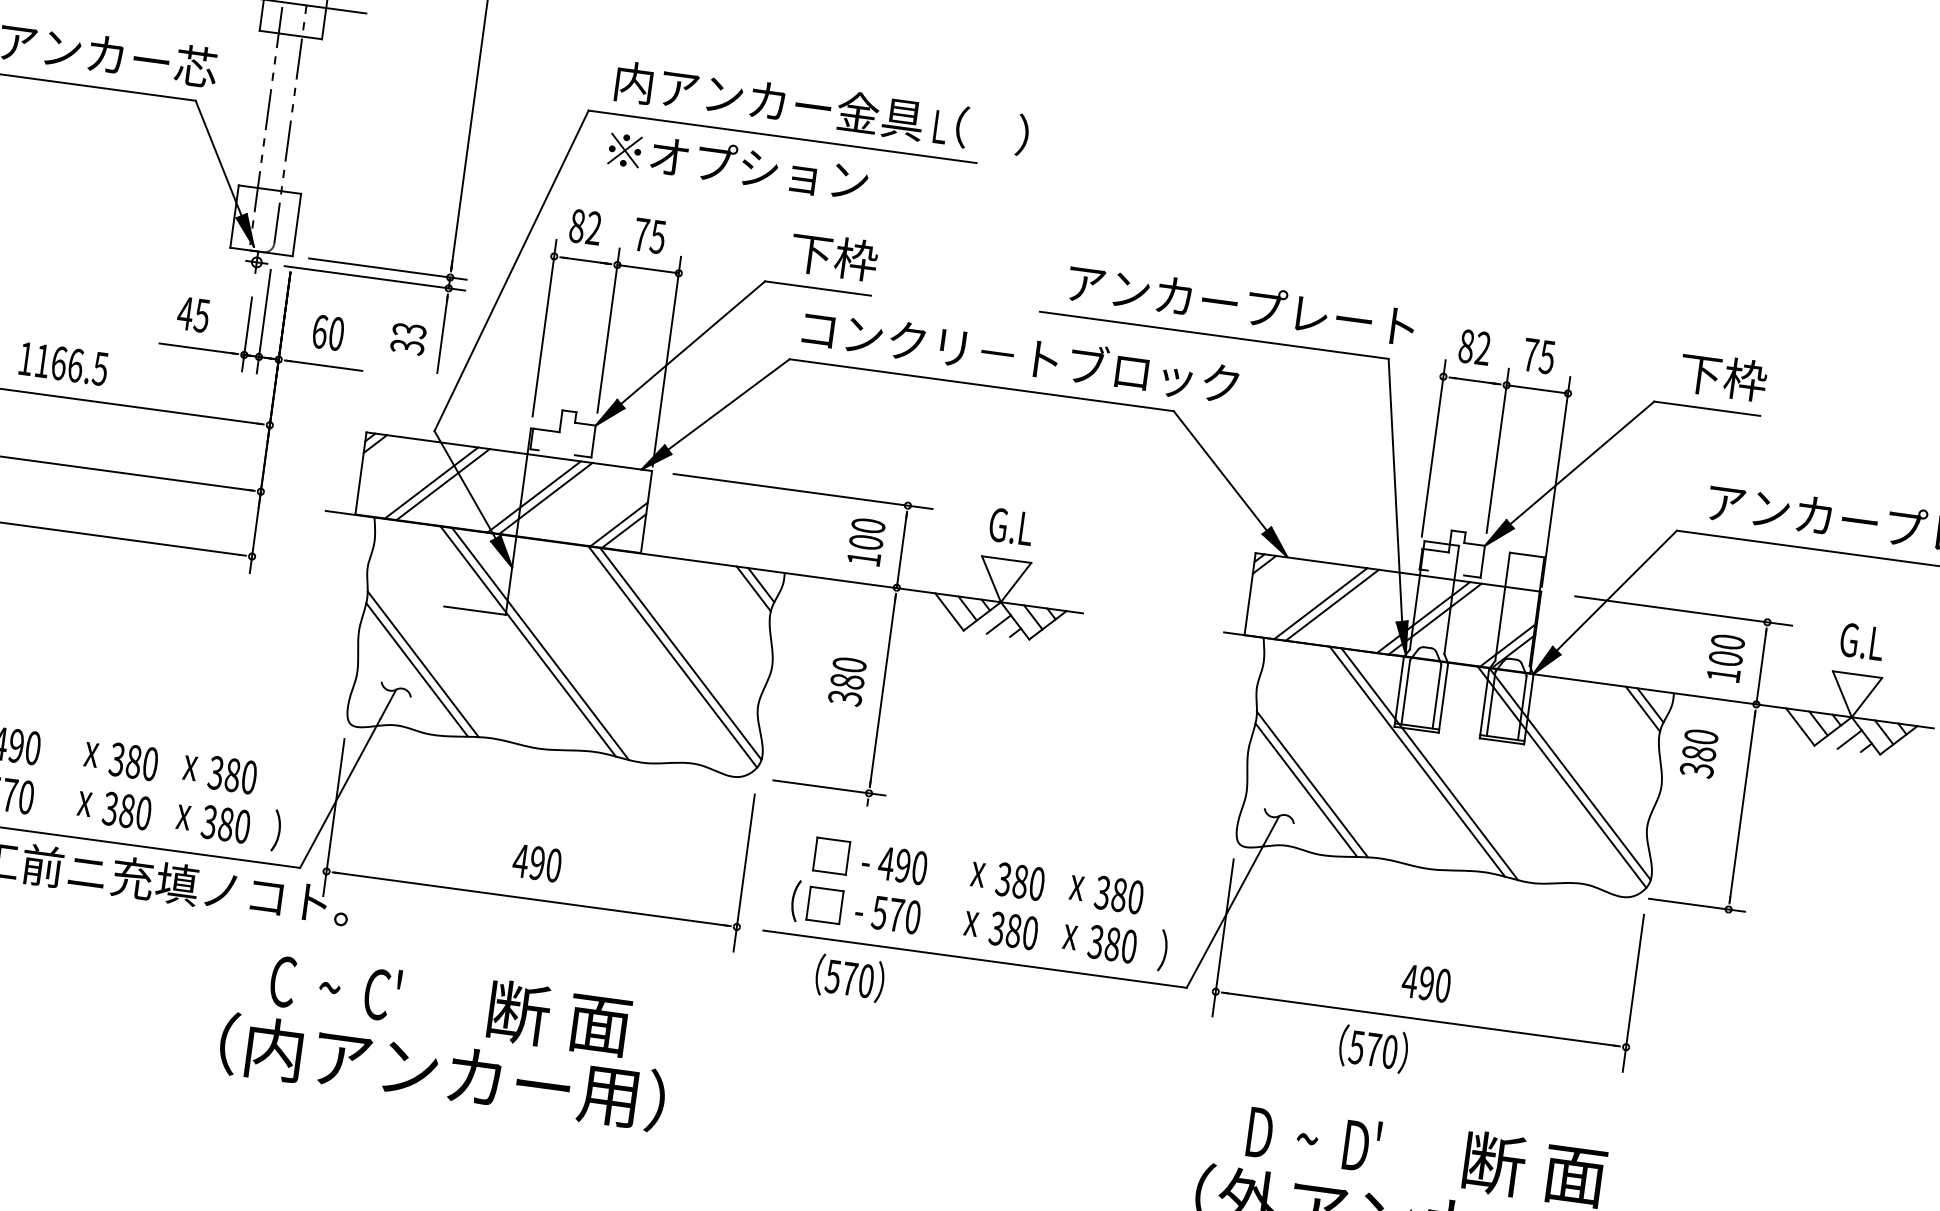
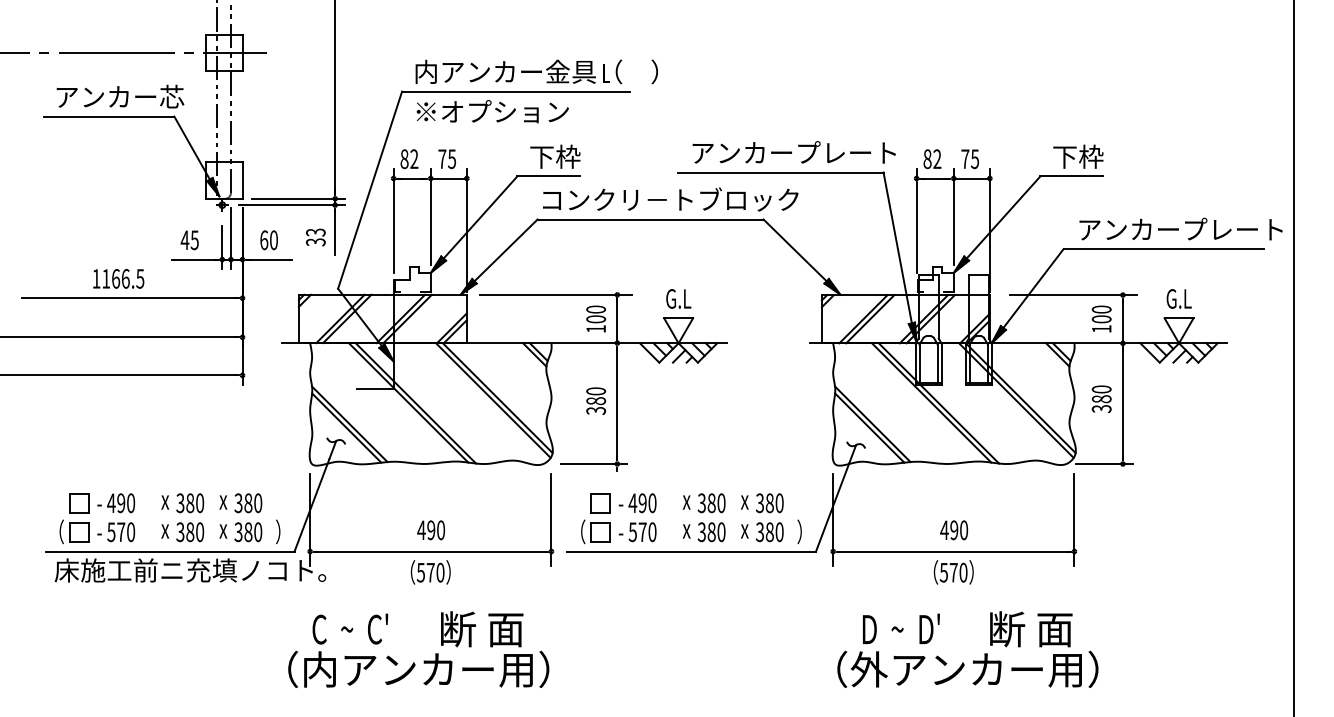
text: (1698, 752) -> (1101, 398), moved
text: (849, 978) -> (430, 572), moved
text: (446, 1038) -> (418, 649), moved
text: (1373, 1049) -> (953, 572), moved

